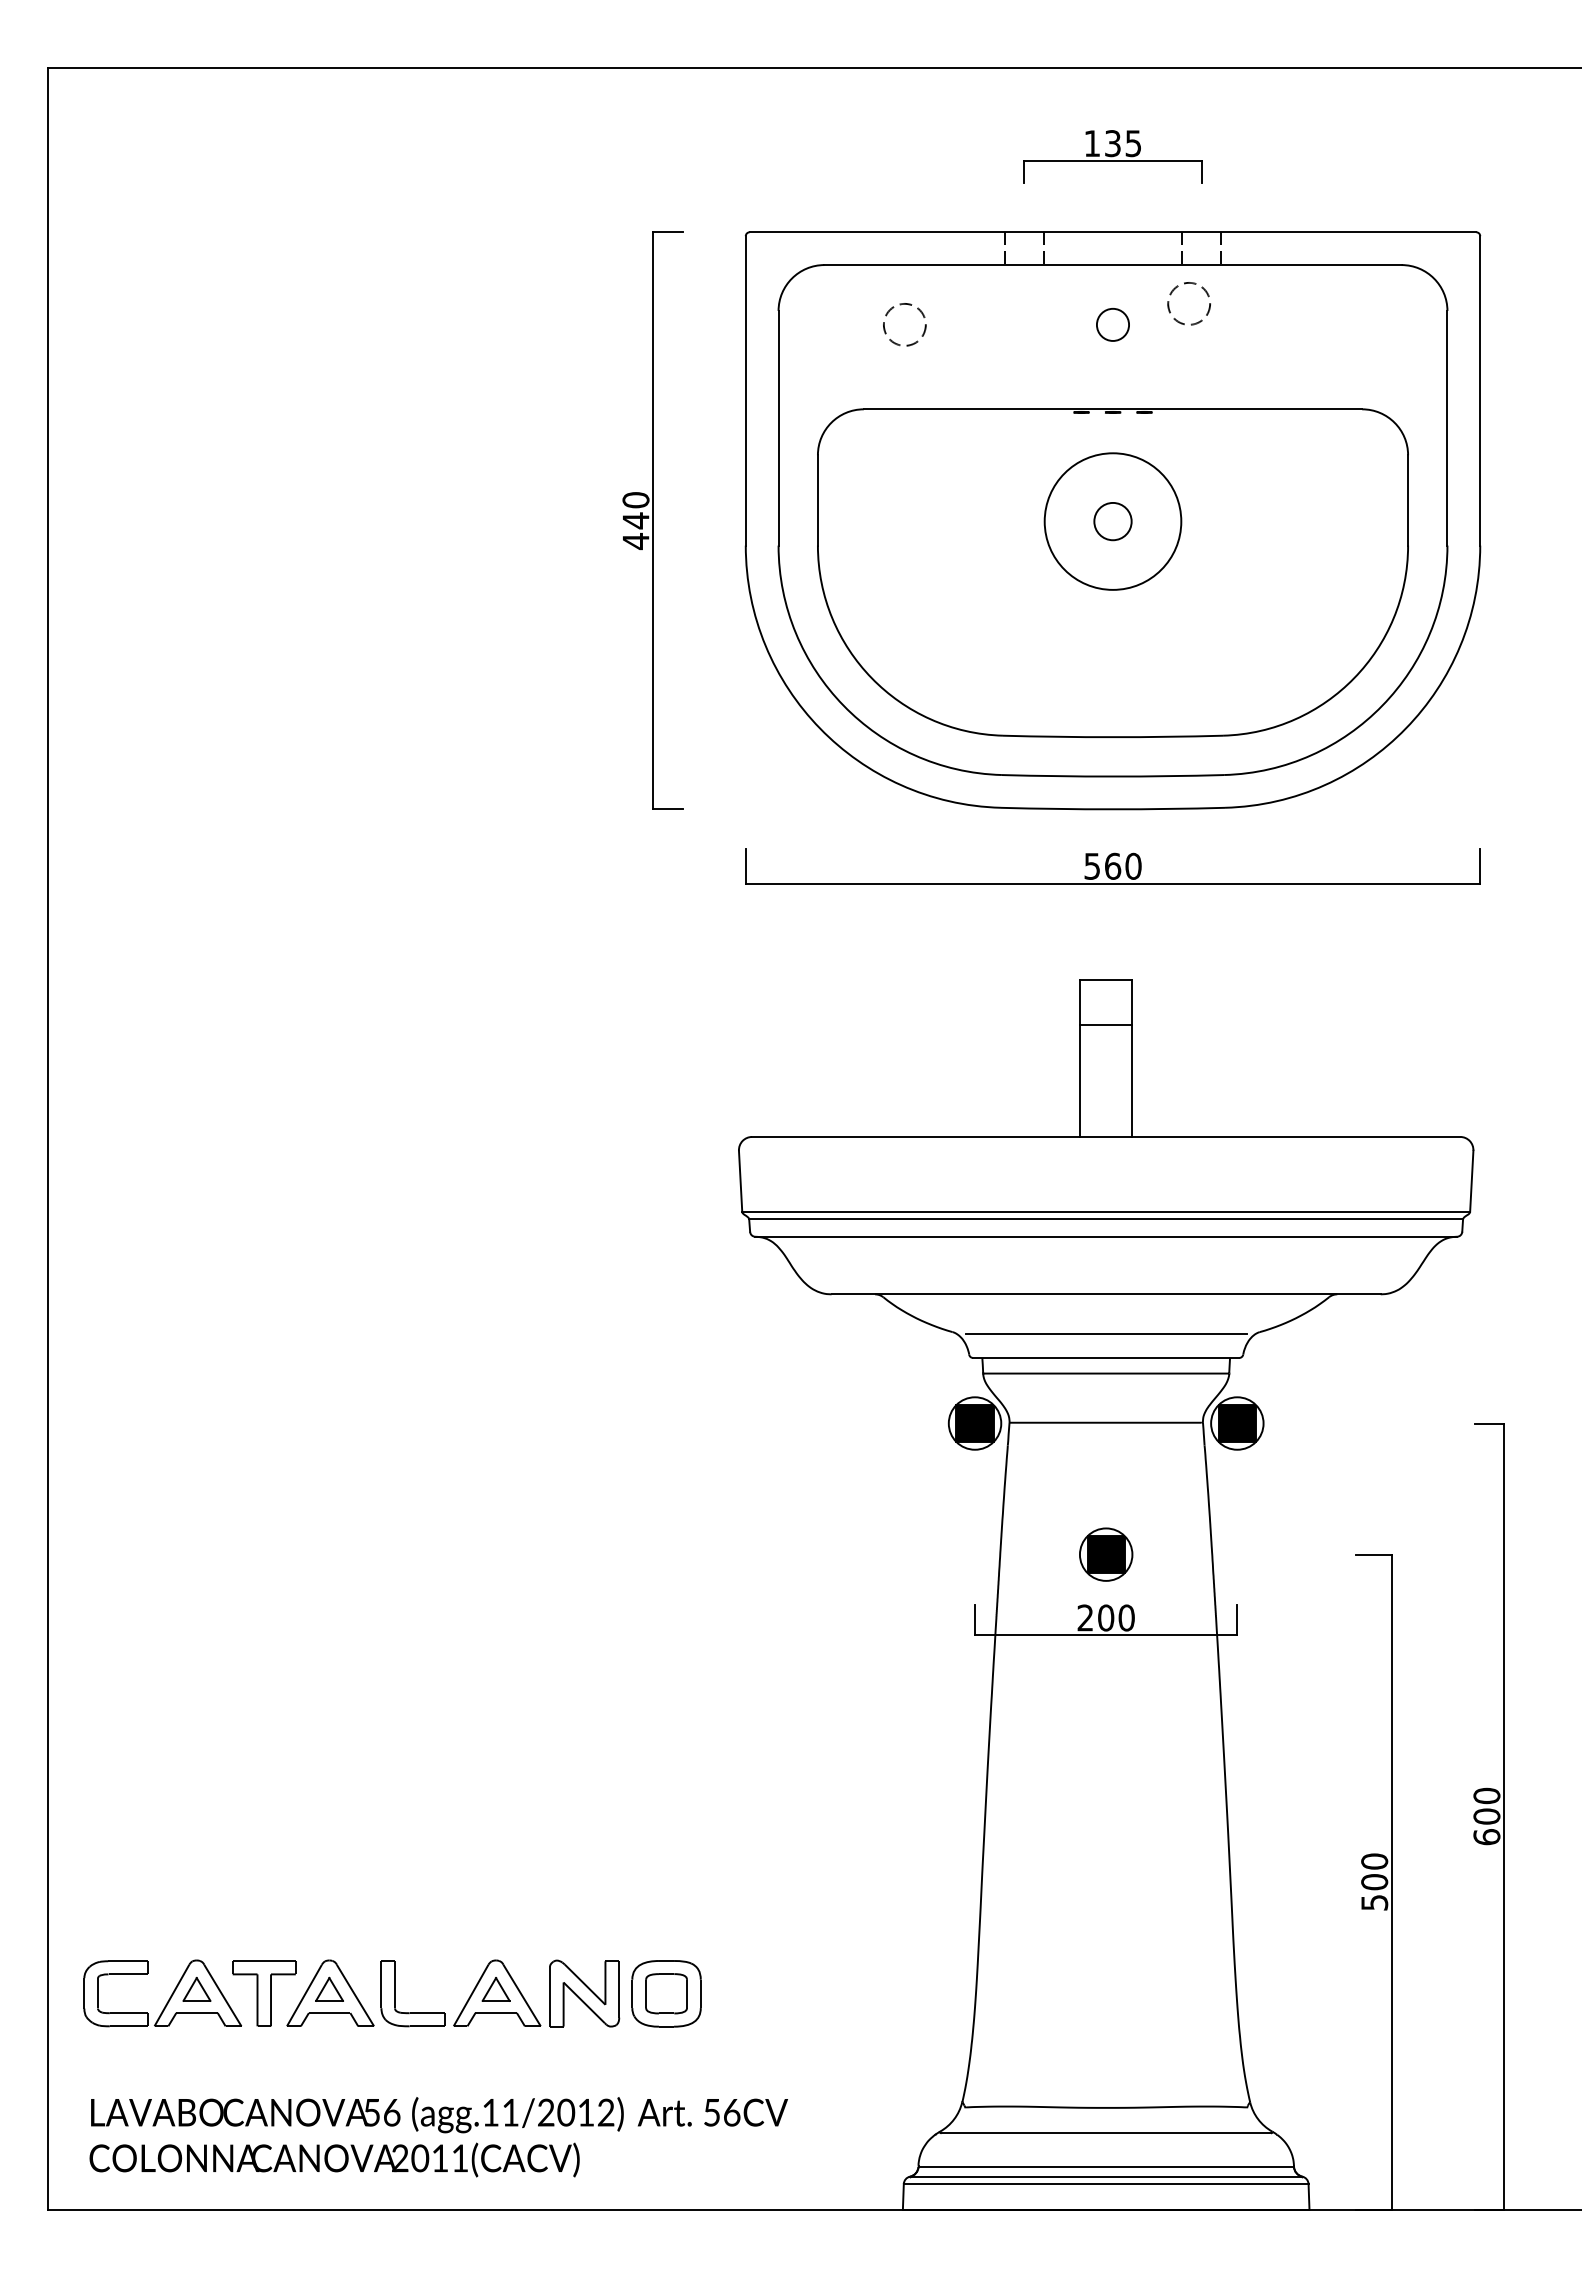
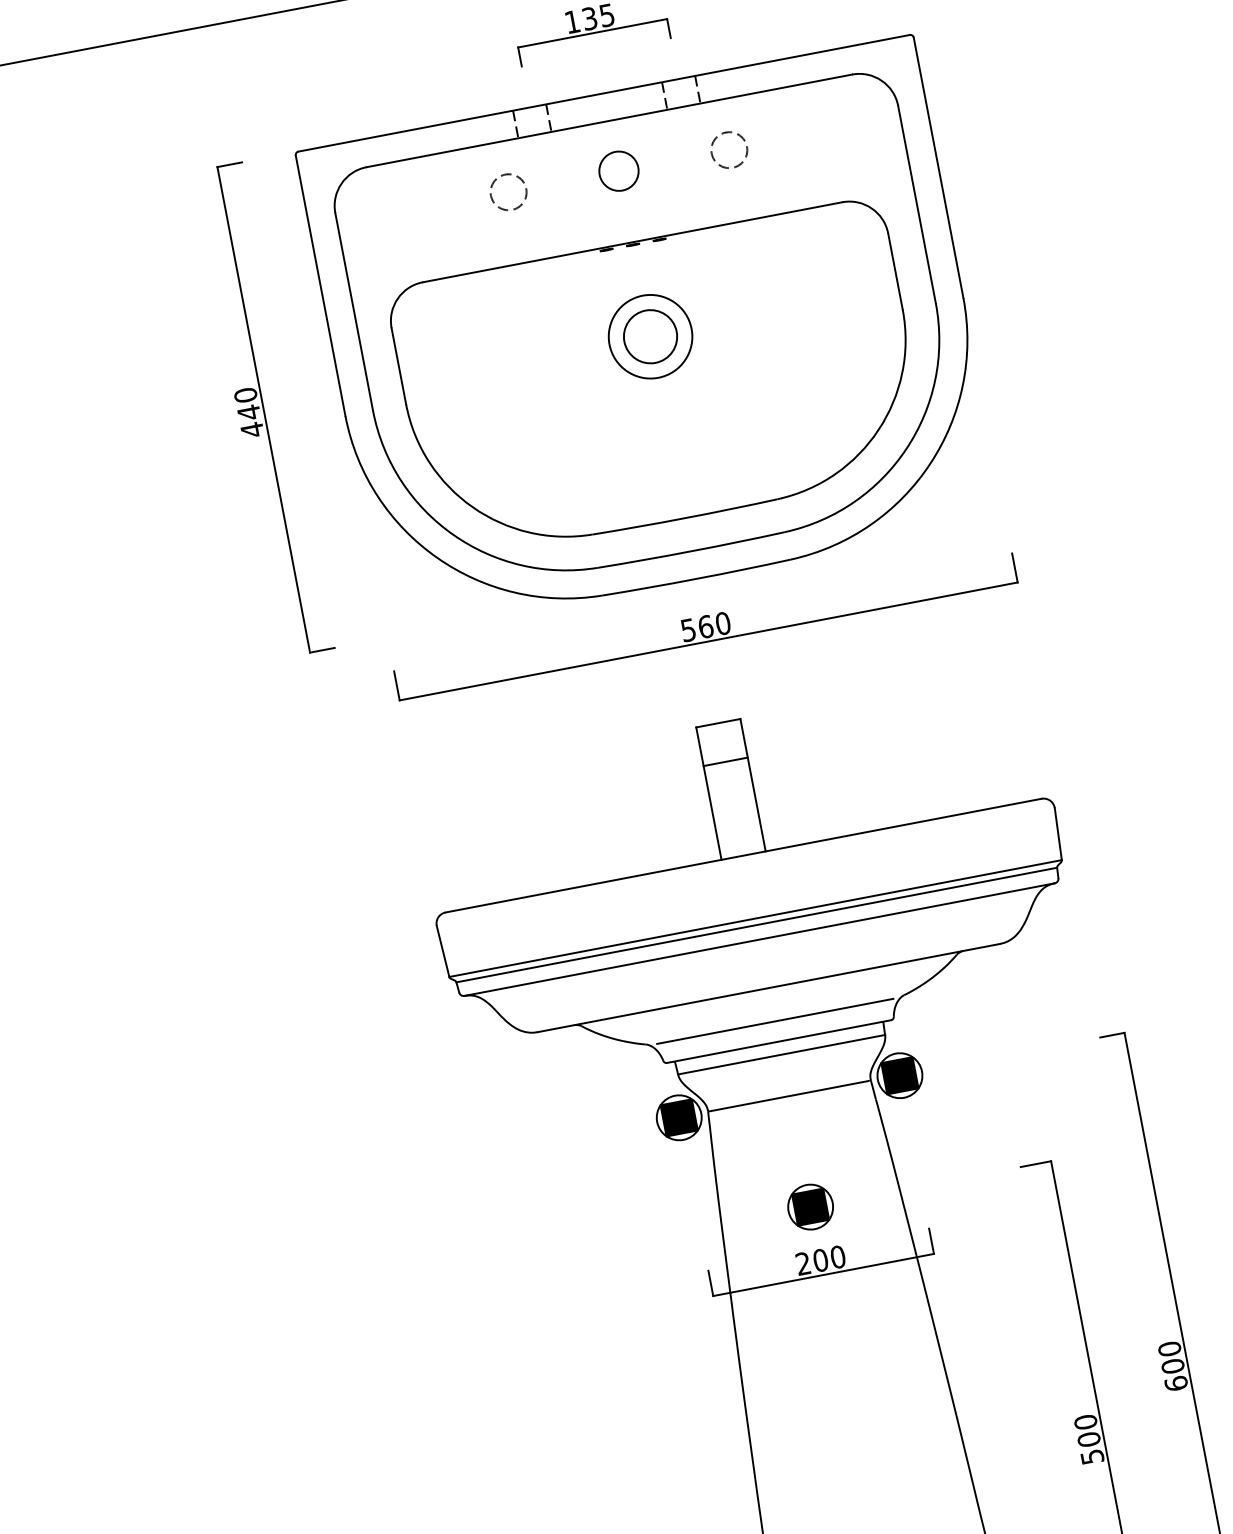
circle: (1188, 303) -> (728, 149), moved
circle: (904, 324) -> (508, 192), moved
circle: (1112, 324) -> (618, 171), size x1.43
circle: (1112, 521) -> (650, 336), size x0.71
circle: (1112, 521) -> (650, 336), size x1.67

